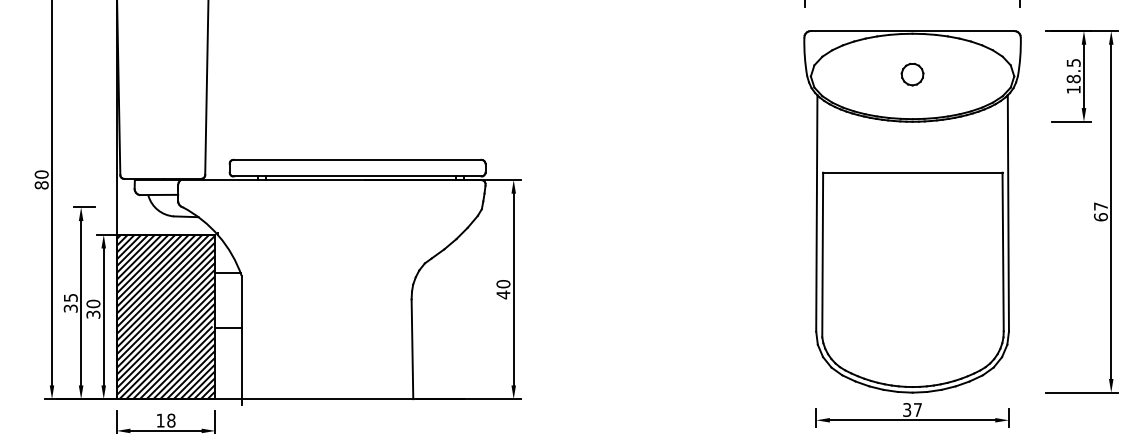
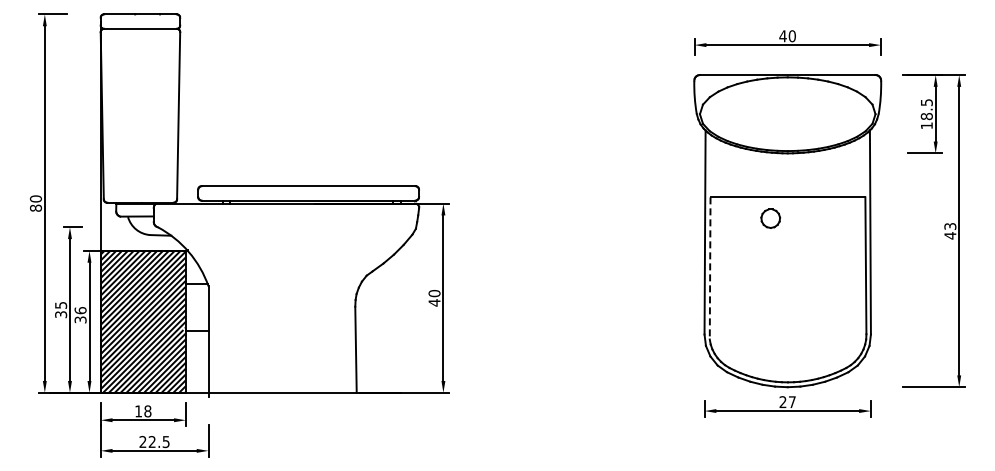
part: (912, 74) -> (770, 218), moved
text: (1101, 212) -> (950, 231), 67 -> 43
line: (823, 255) -> (710, 268), solid -> dashed
text: (93, 303) -> (80, 310), 30 -> 36
text: (906, 410) -> (782, 402), 37 -> 27

